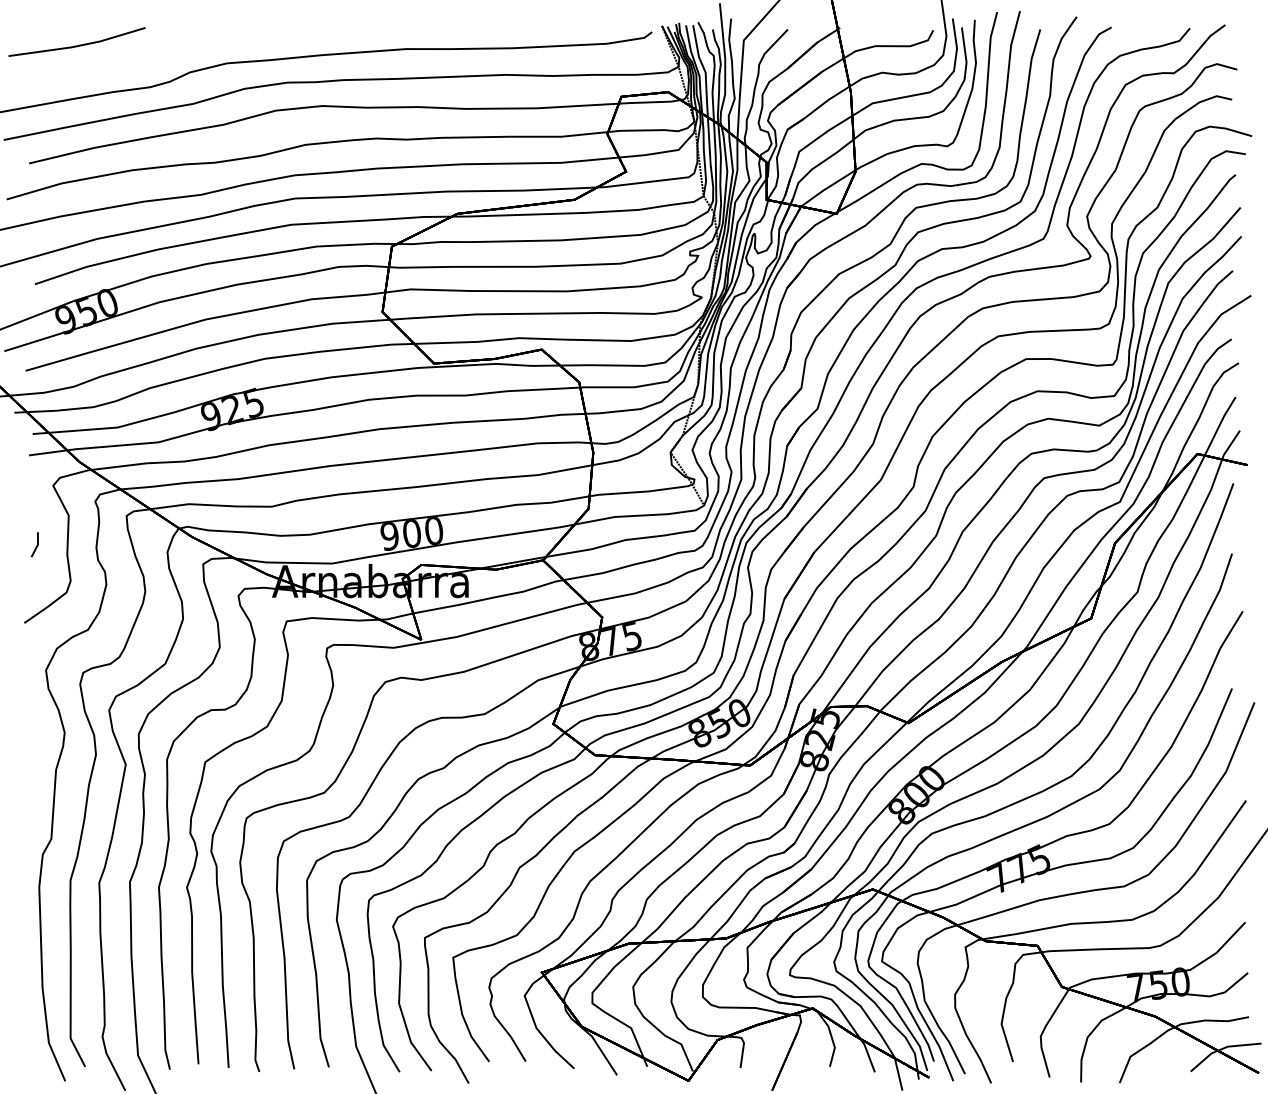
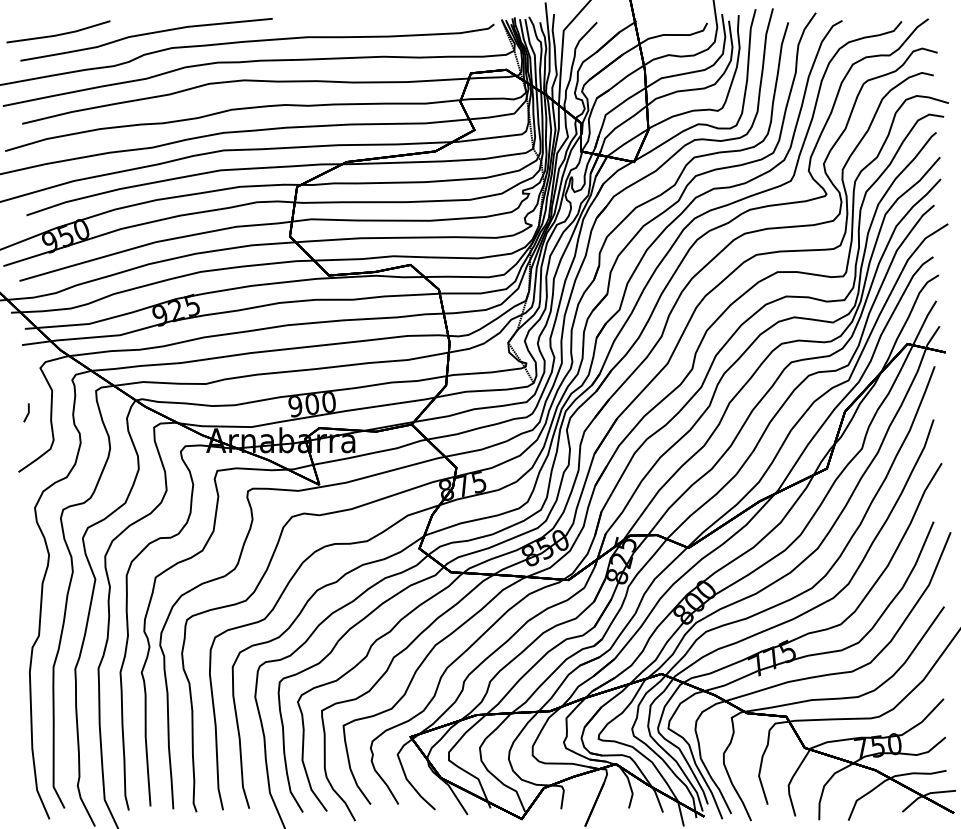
curve: (191, 46) -> (145, 35), added

